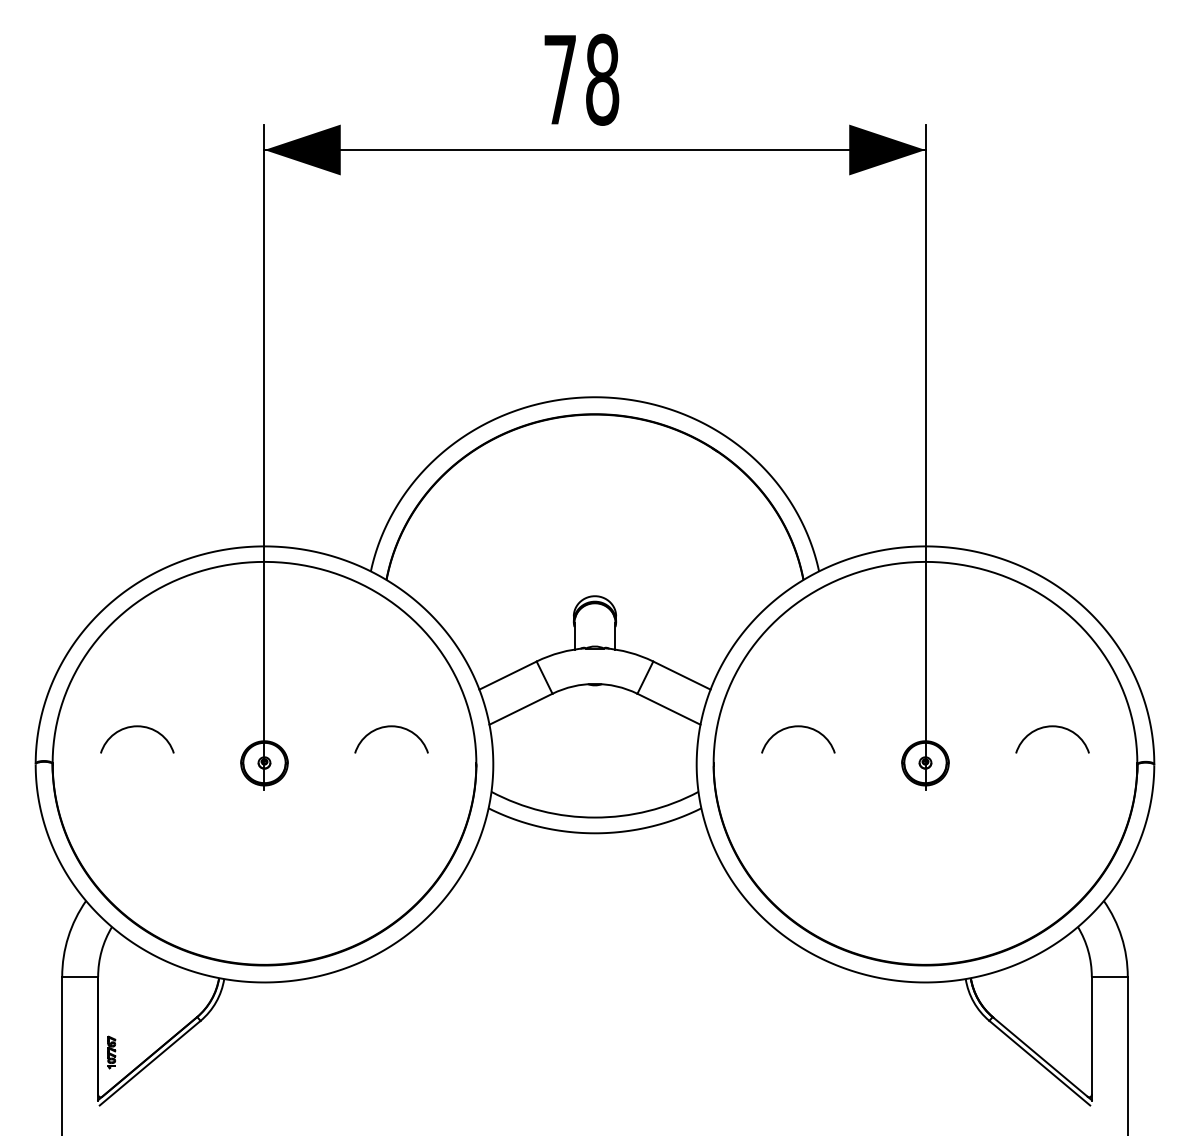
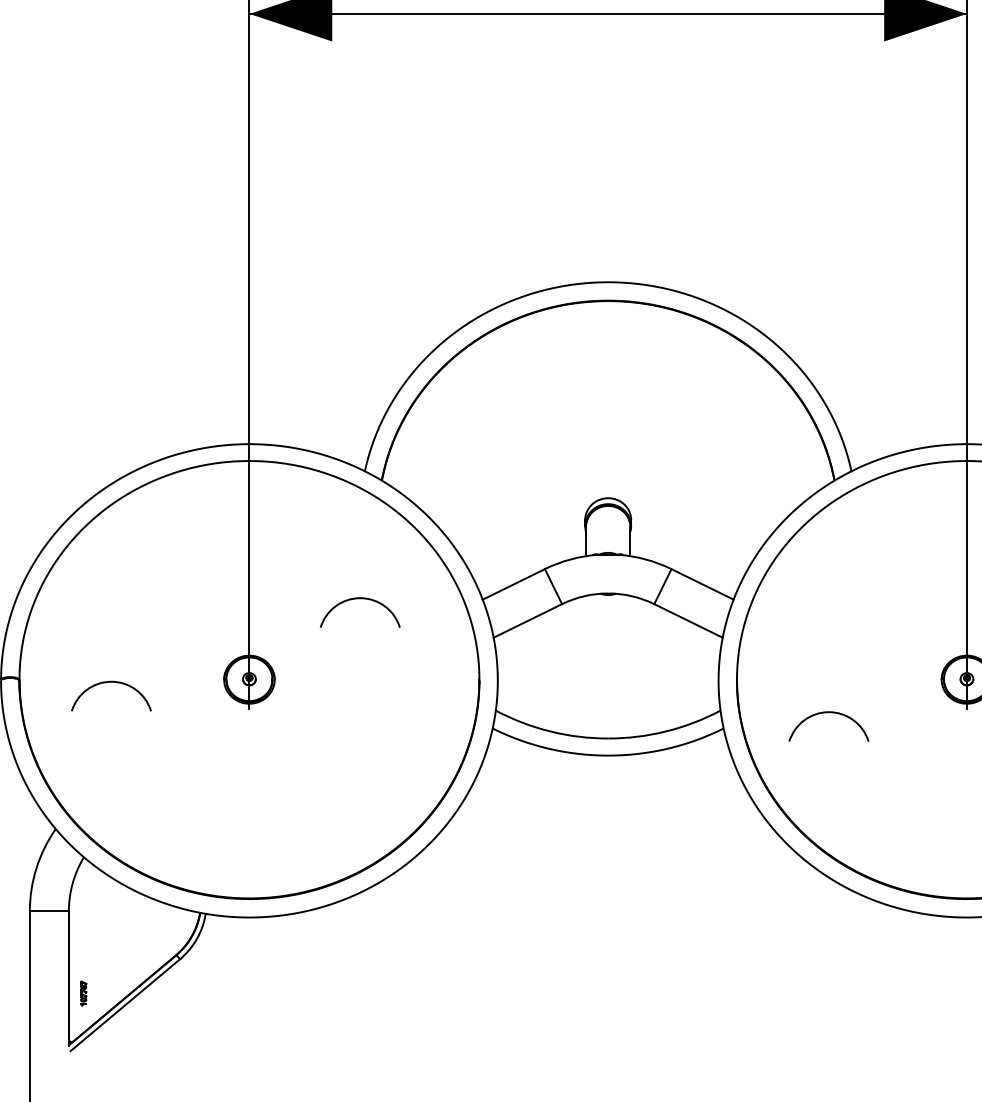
arc: (137, 727) -> (111, 683), moved
arc: (391, 727) -> (360, 599), moved
arc: (798, 727) -> (829, 713), moved
part: (111, 1052) -> (83, 993), size x0.7

